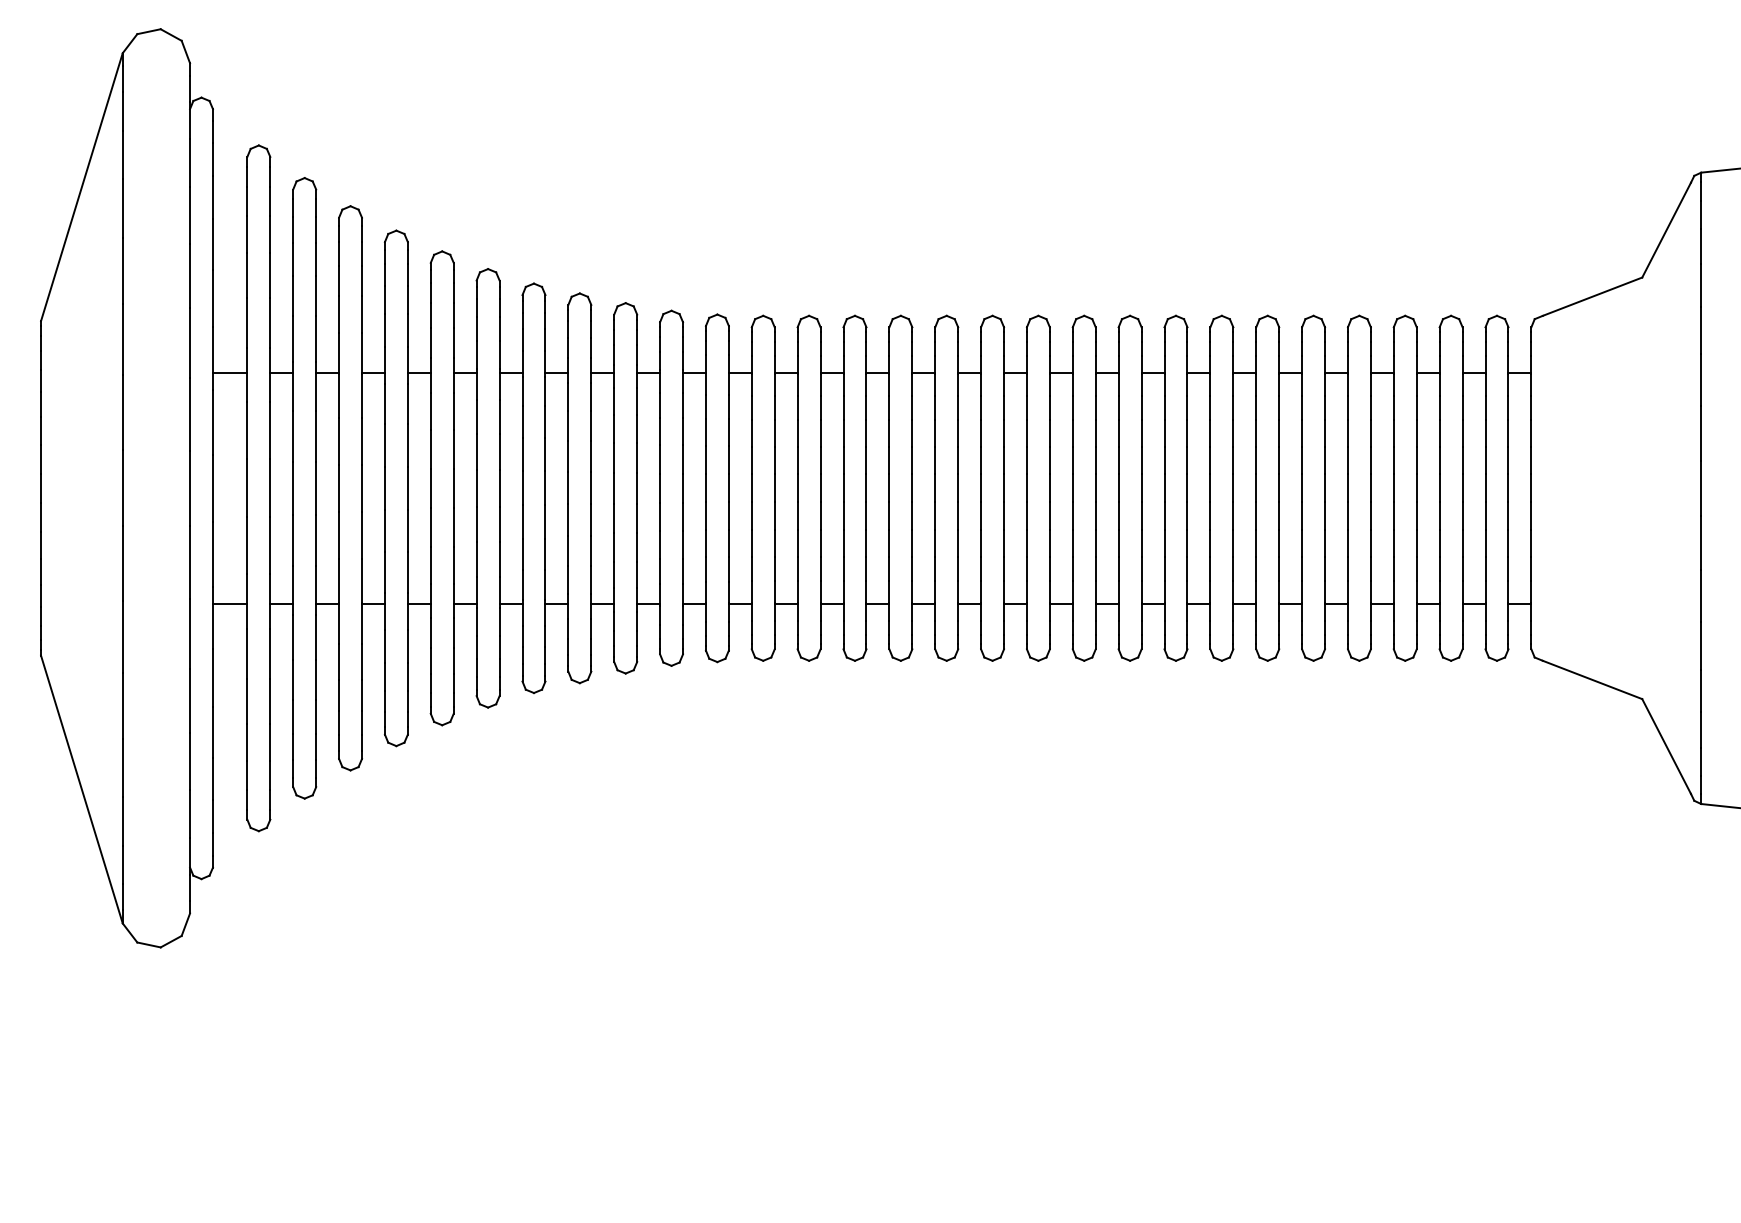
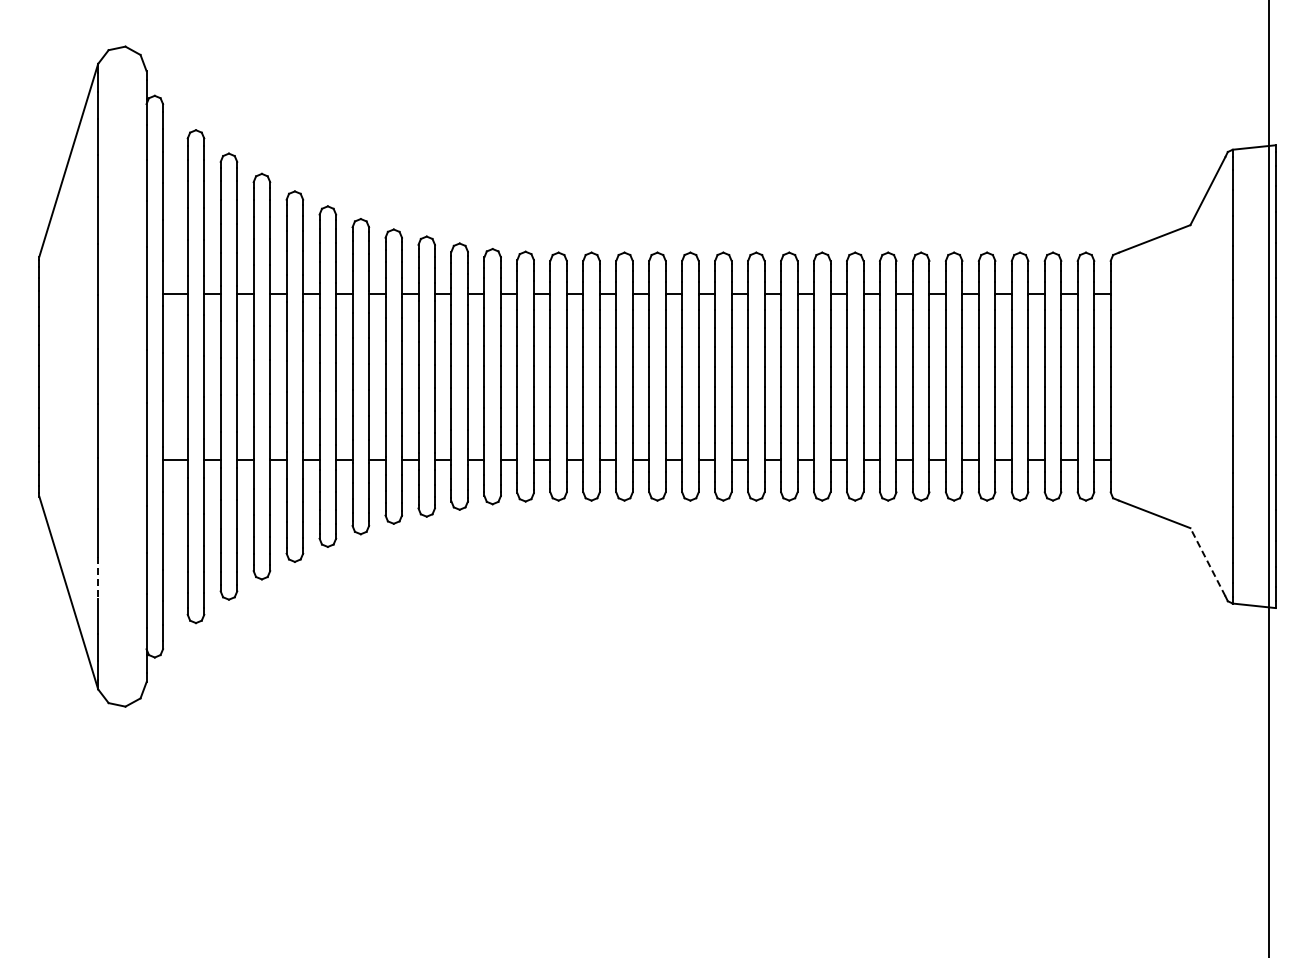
line: (1666, 745) -> (1207, 561), solid -> dashed
line: (123, 767) -> (98, 577), solid -> dashed

